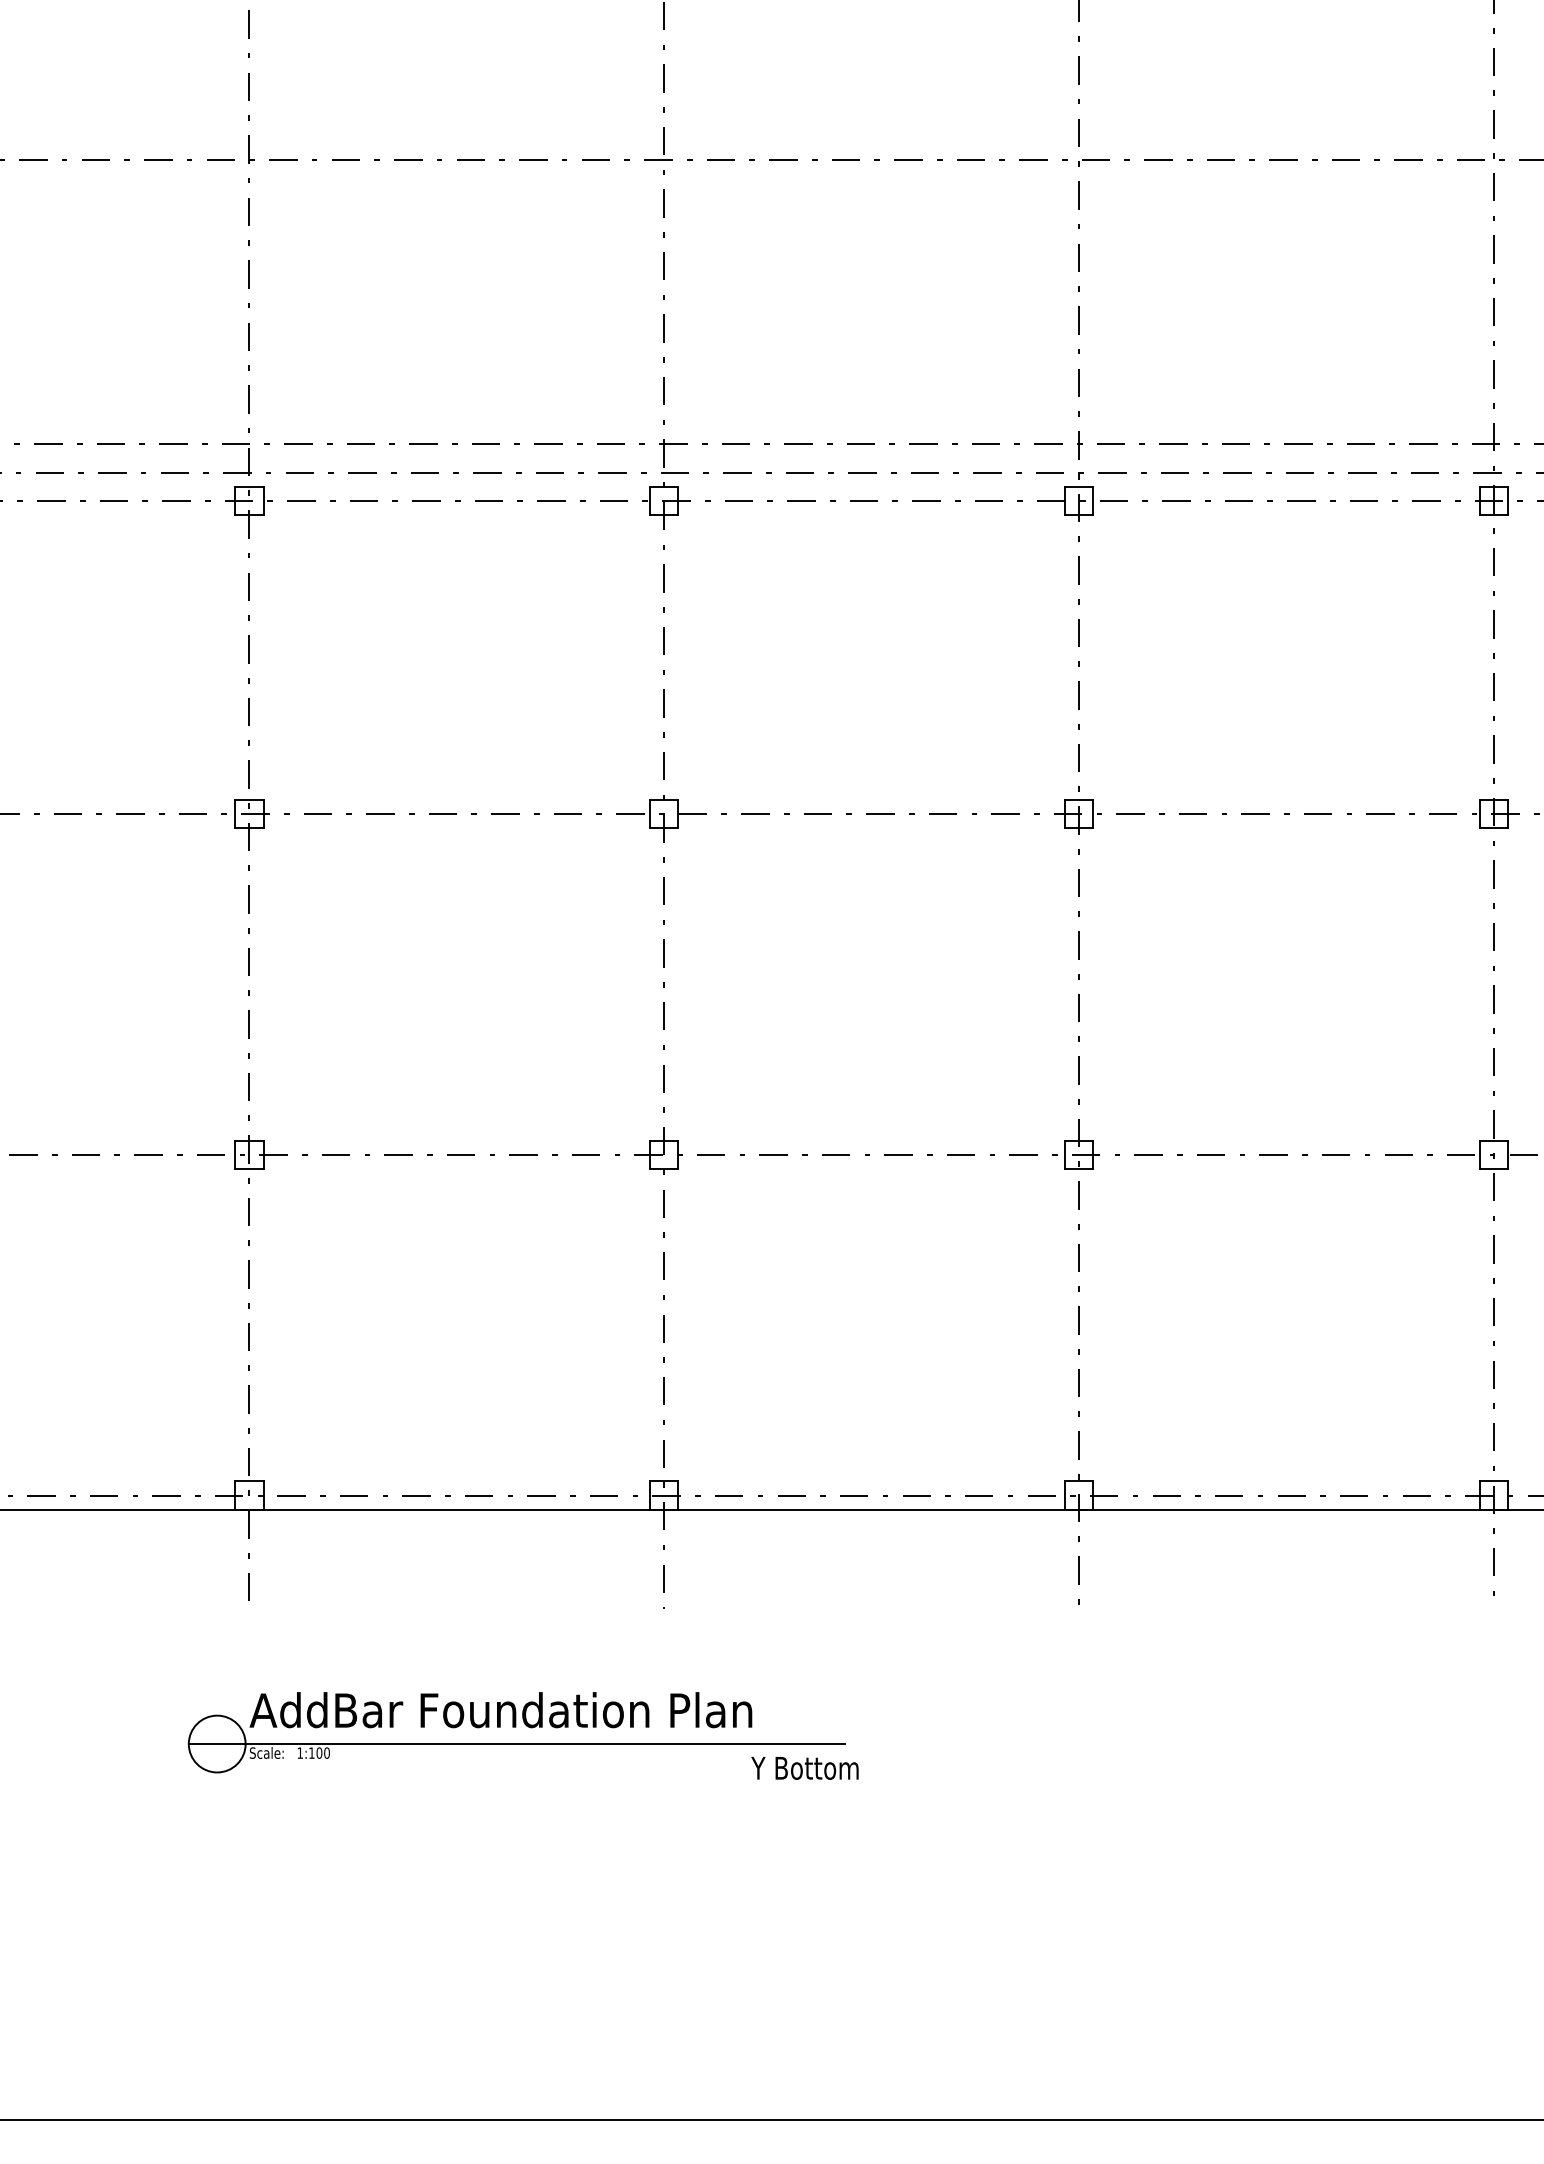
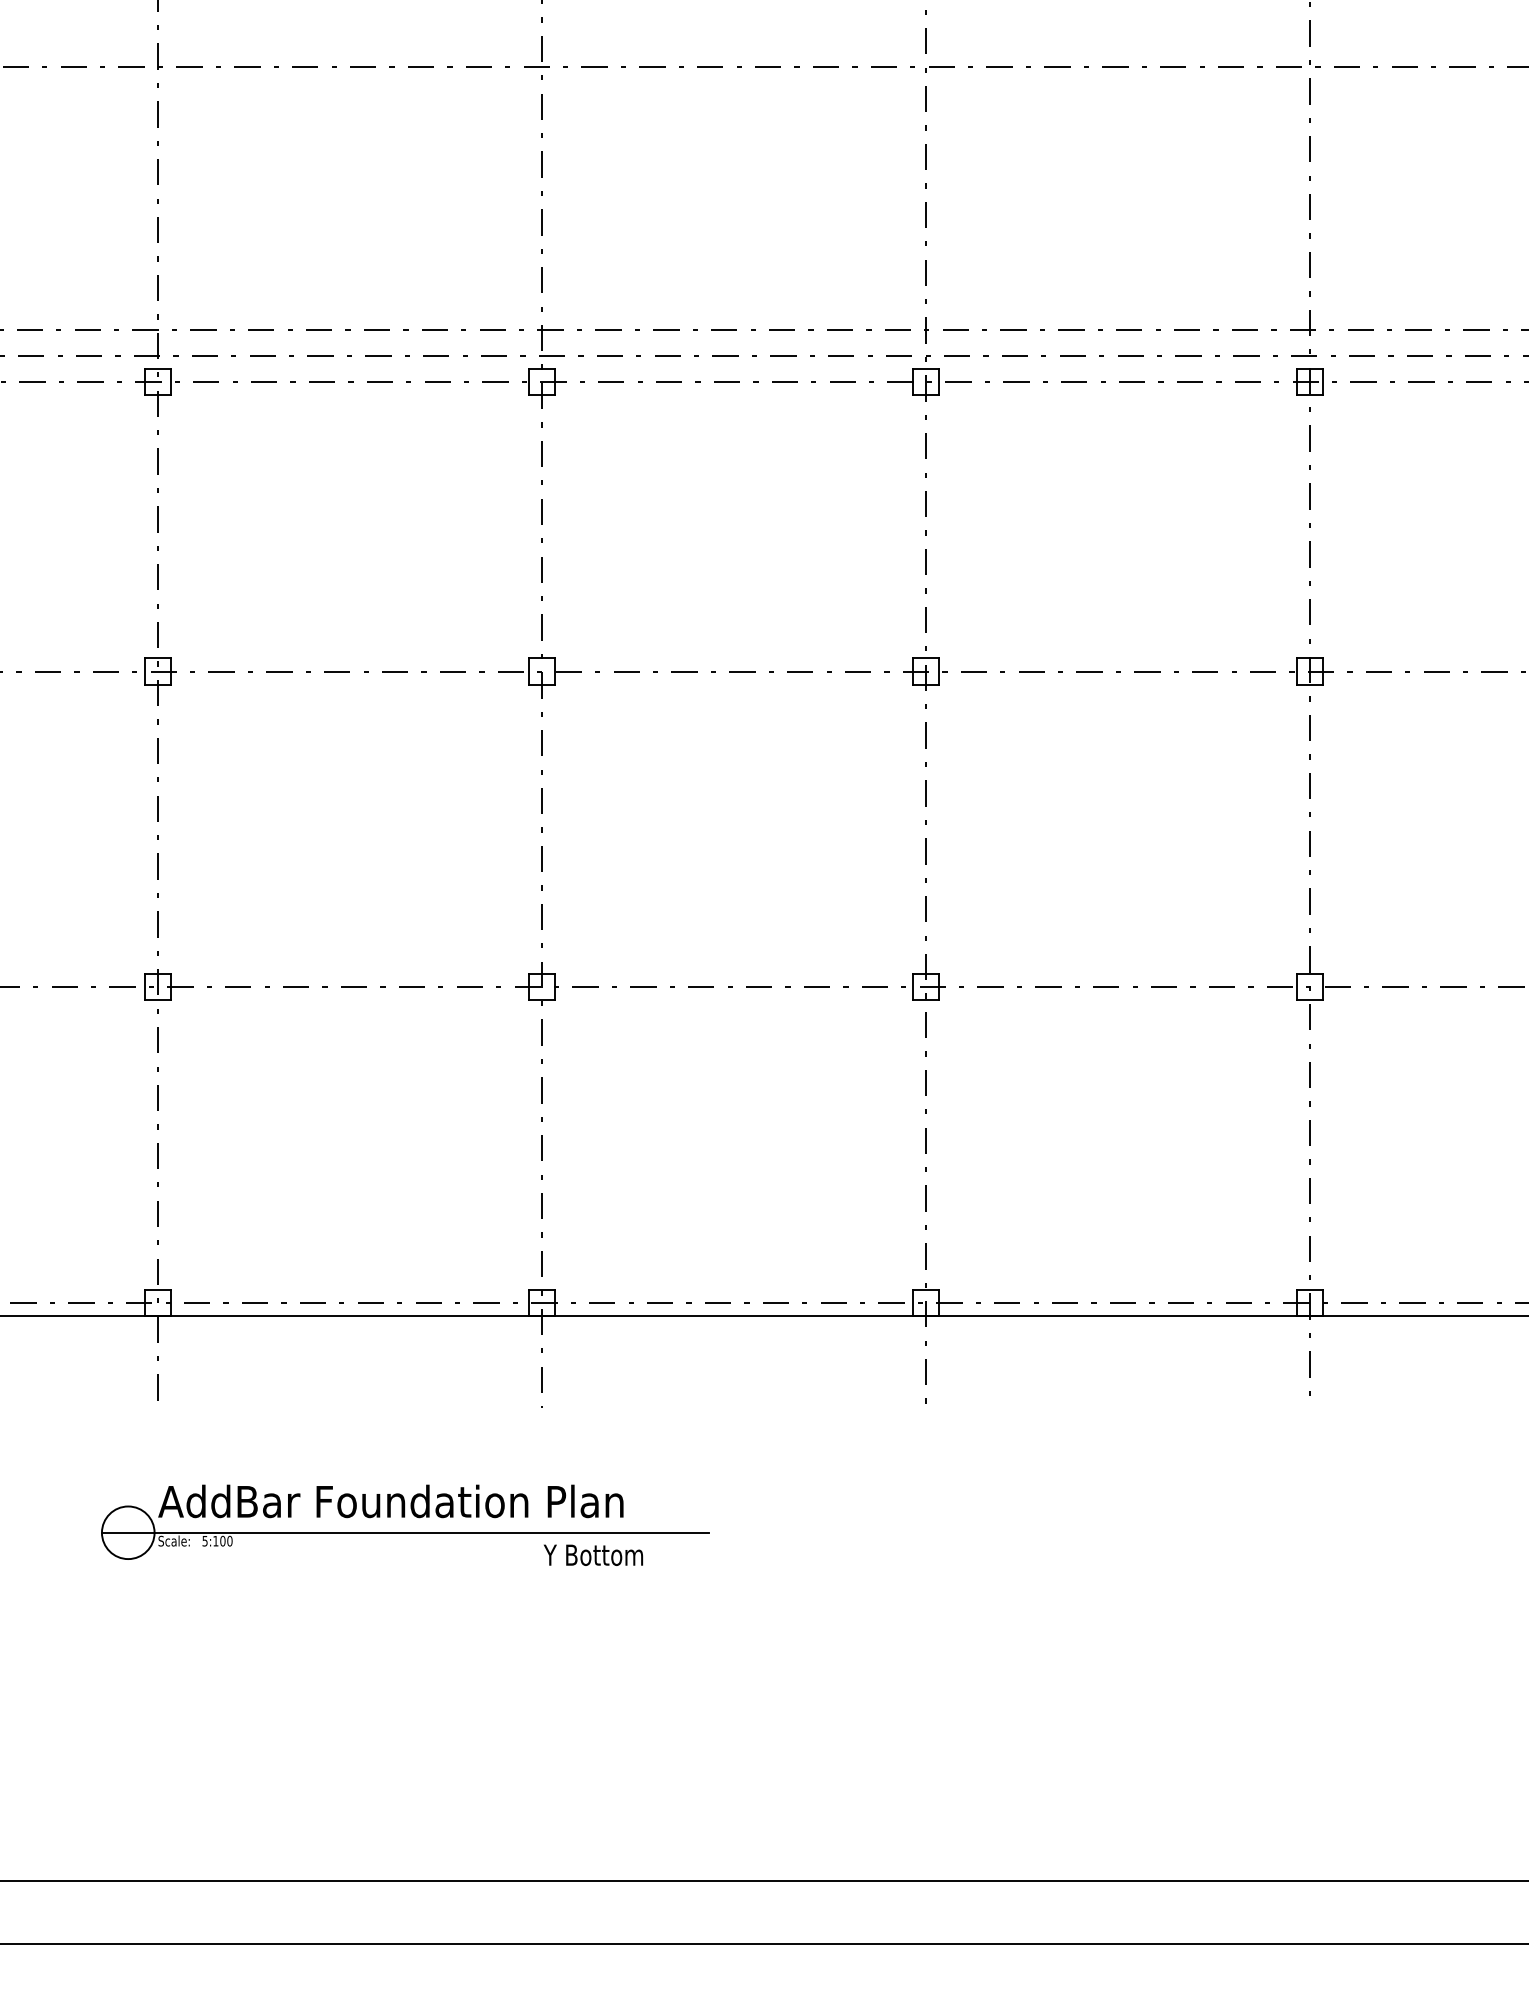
text: (299, 1753) -> (204, 1541), 1:100 -> 5:100
text: (804, 1767) -> (592, 1554), moved

